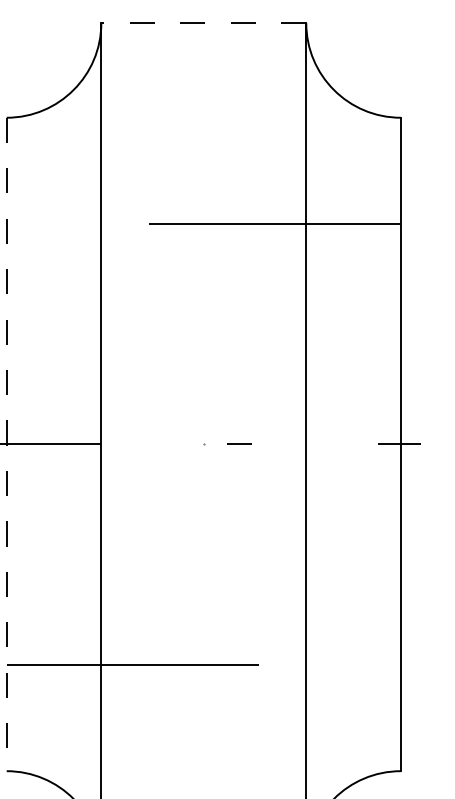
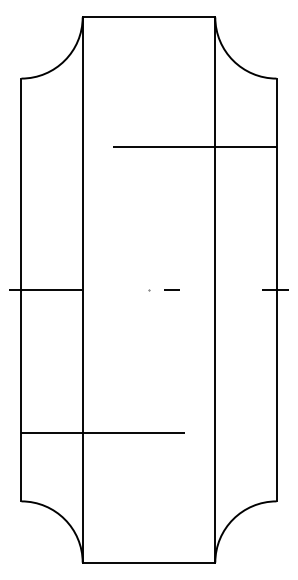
line: (203, 23) -> (148, 17), dashed -> solid
line: (6, 445) -> (21, 290), dashed -> solid

